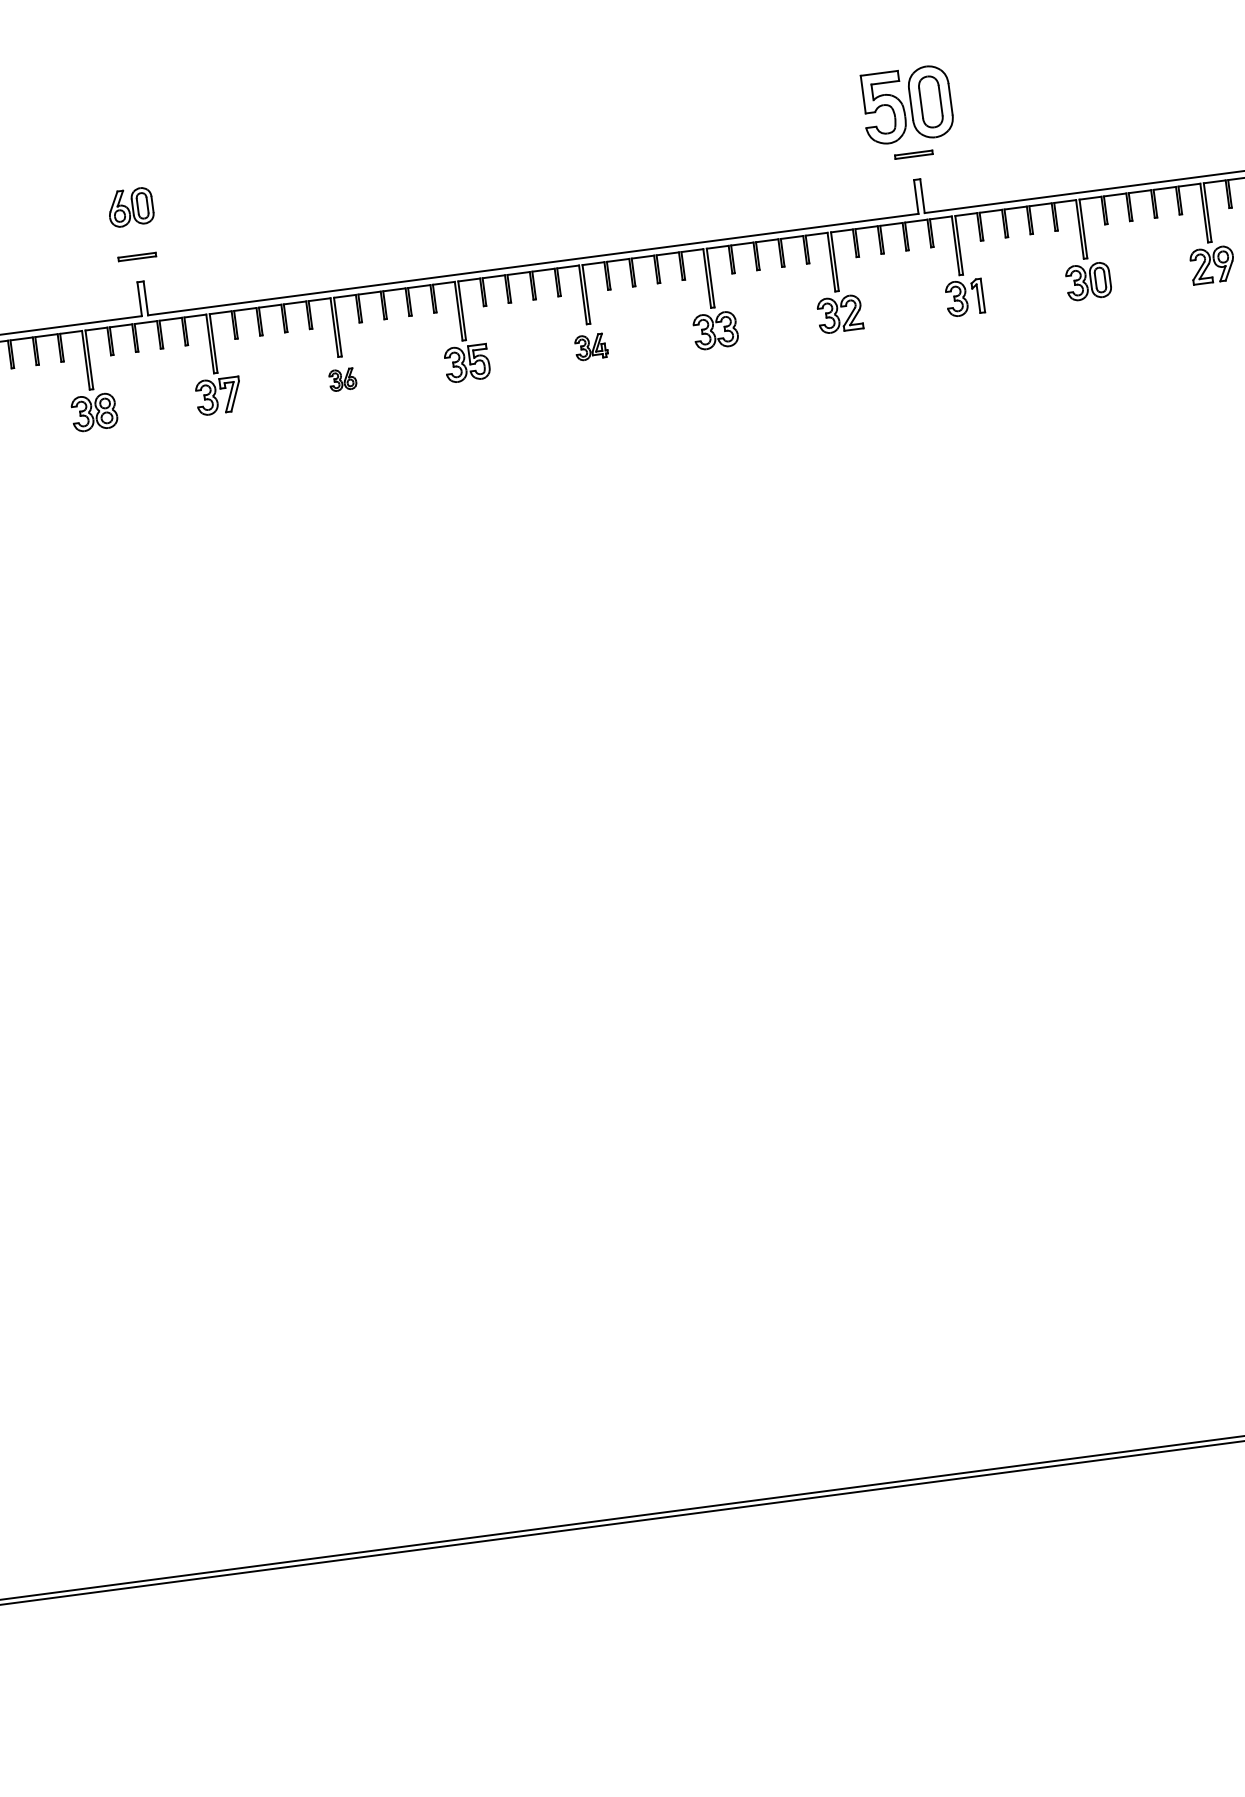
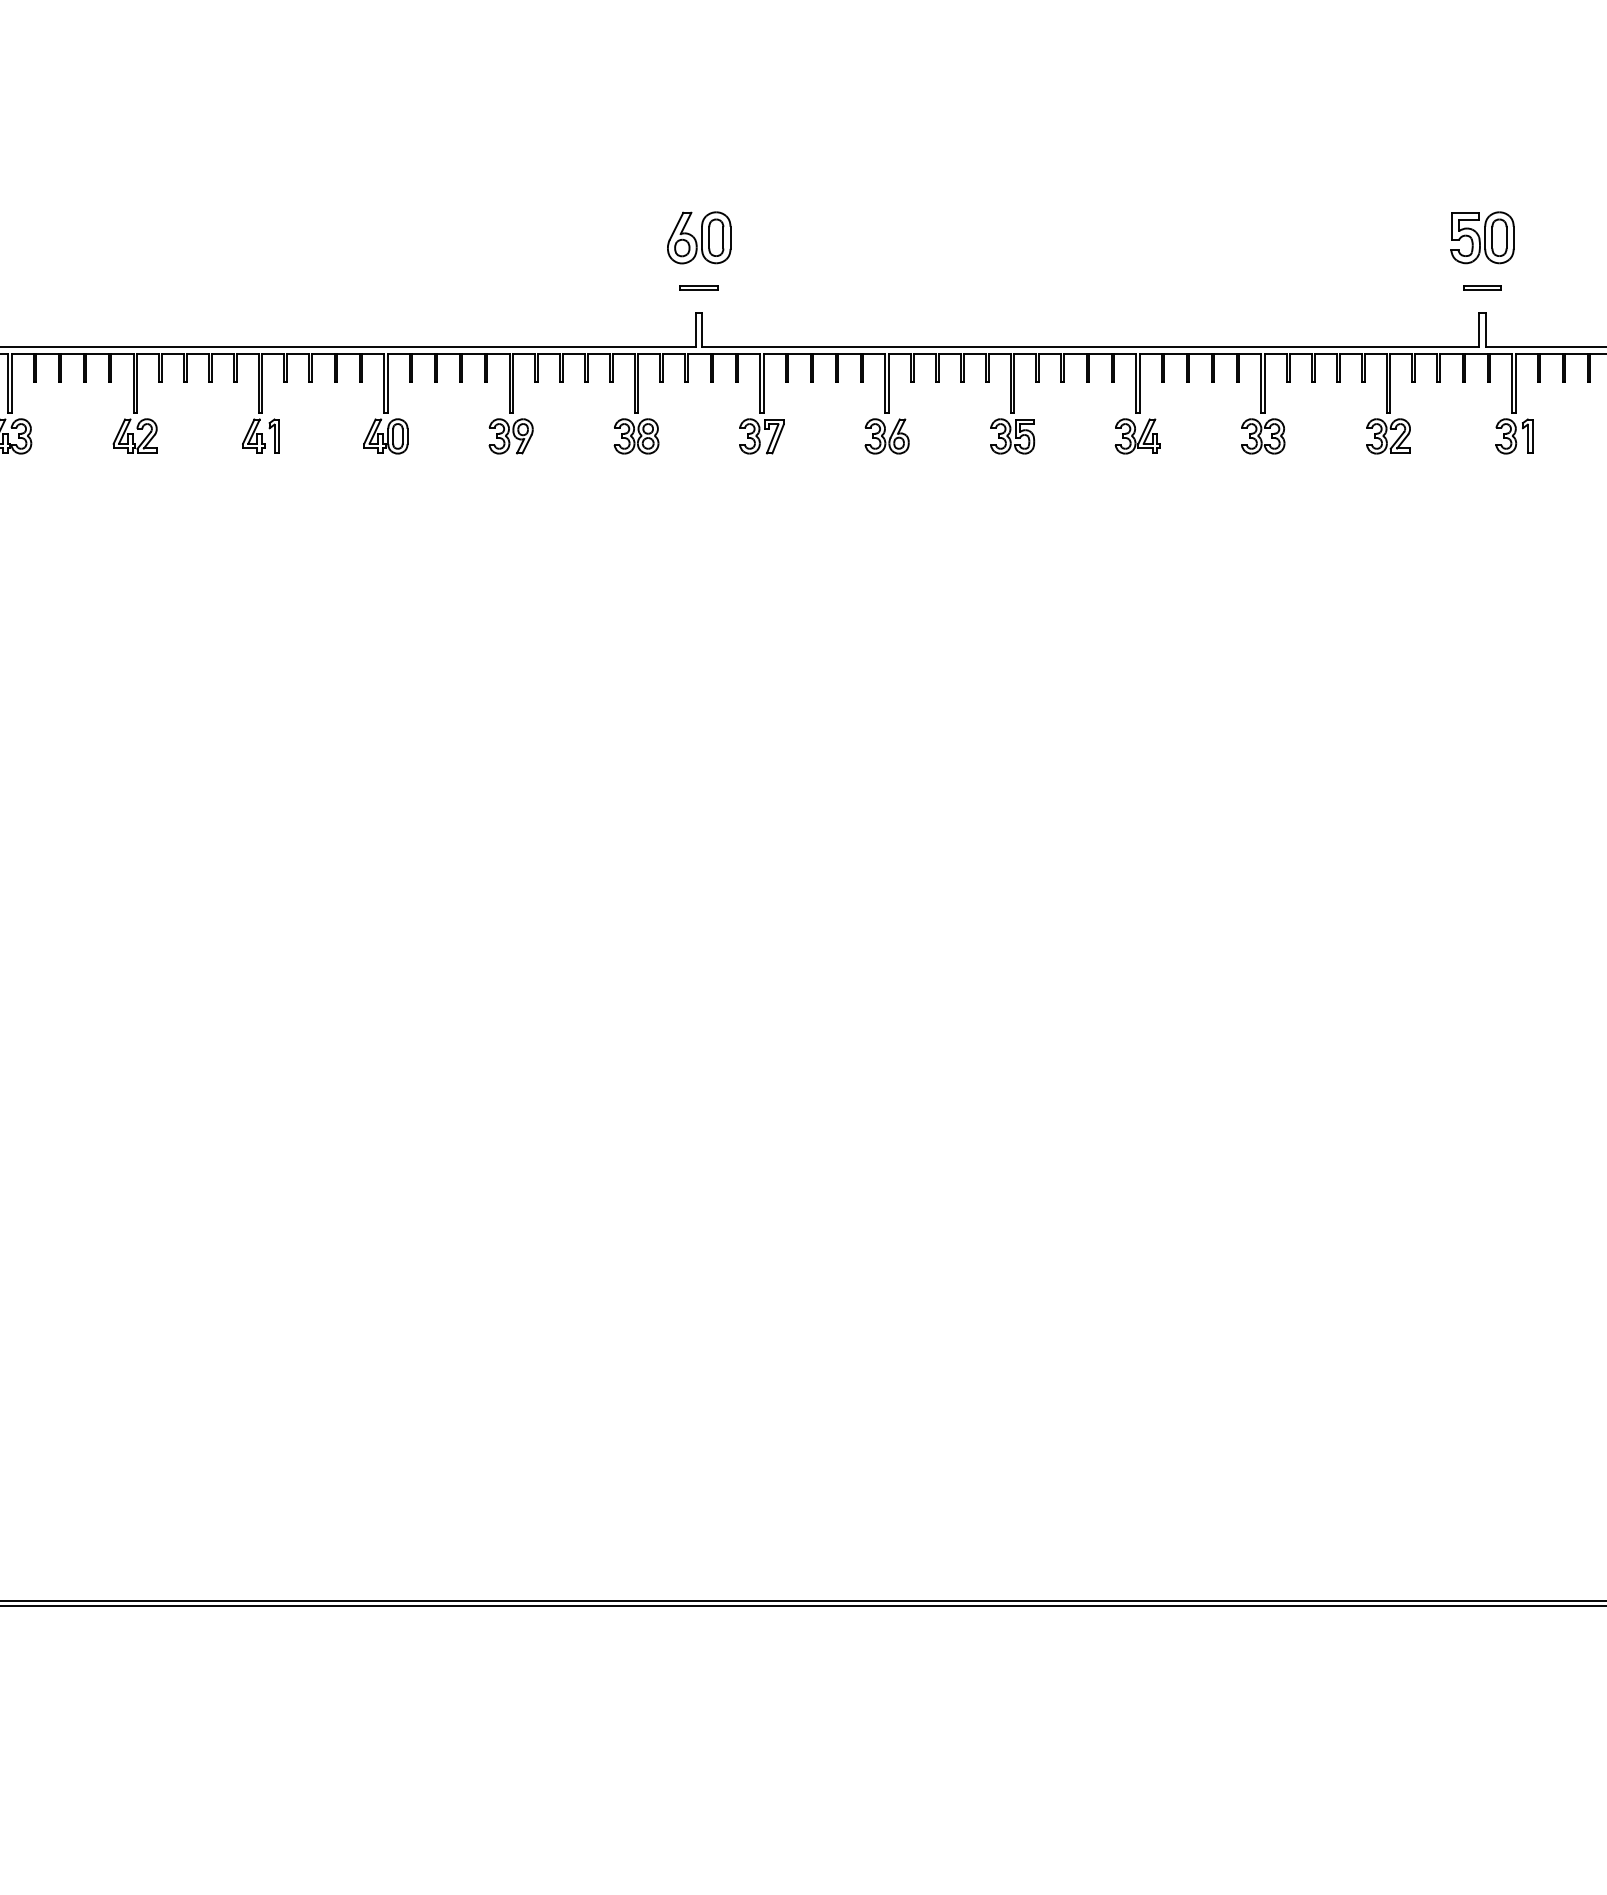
part: (907, 104) -> (1482, 237), size x0.71
part: (130, 207) -> (699, 237), size x1.43
part: (591, 347) -> (1137, 436), size x1.43
part: (342, 379) -> (886, 436), size x1.67

